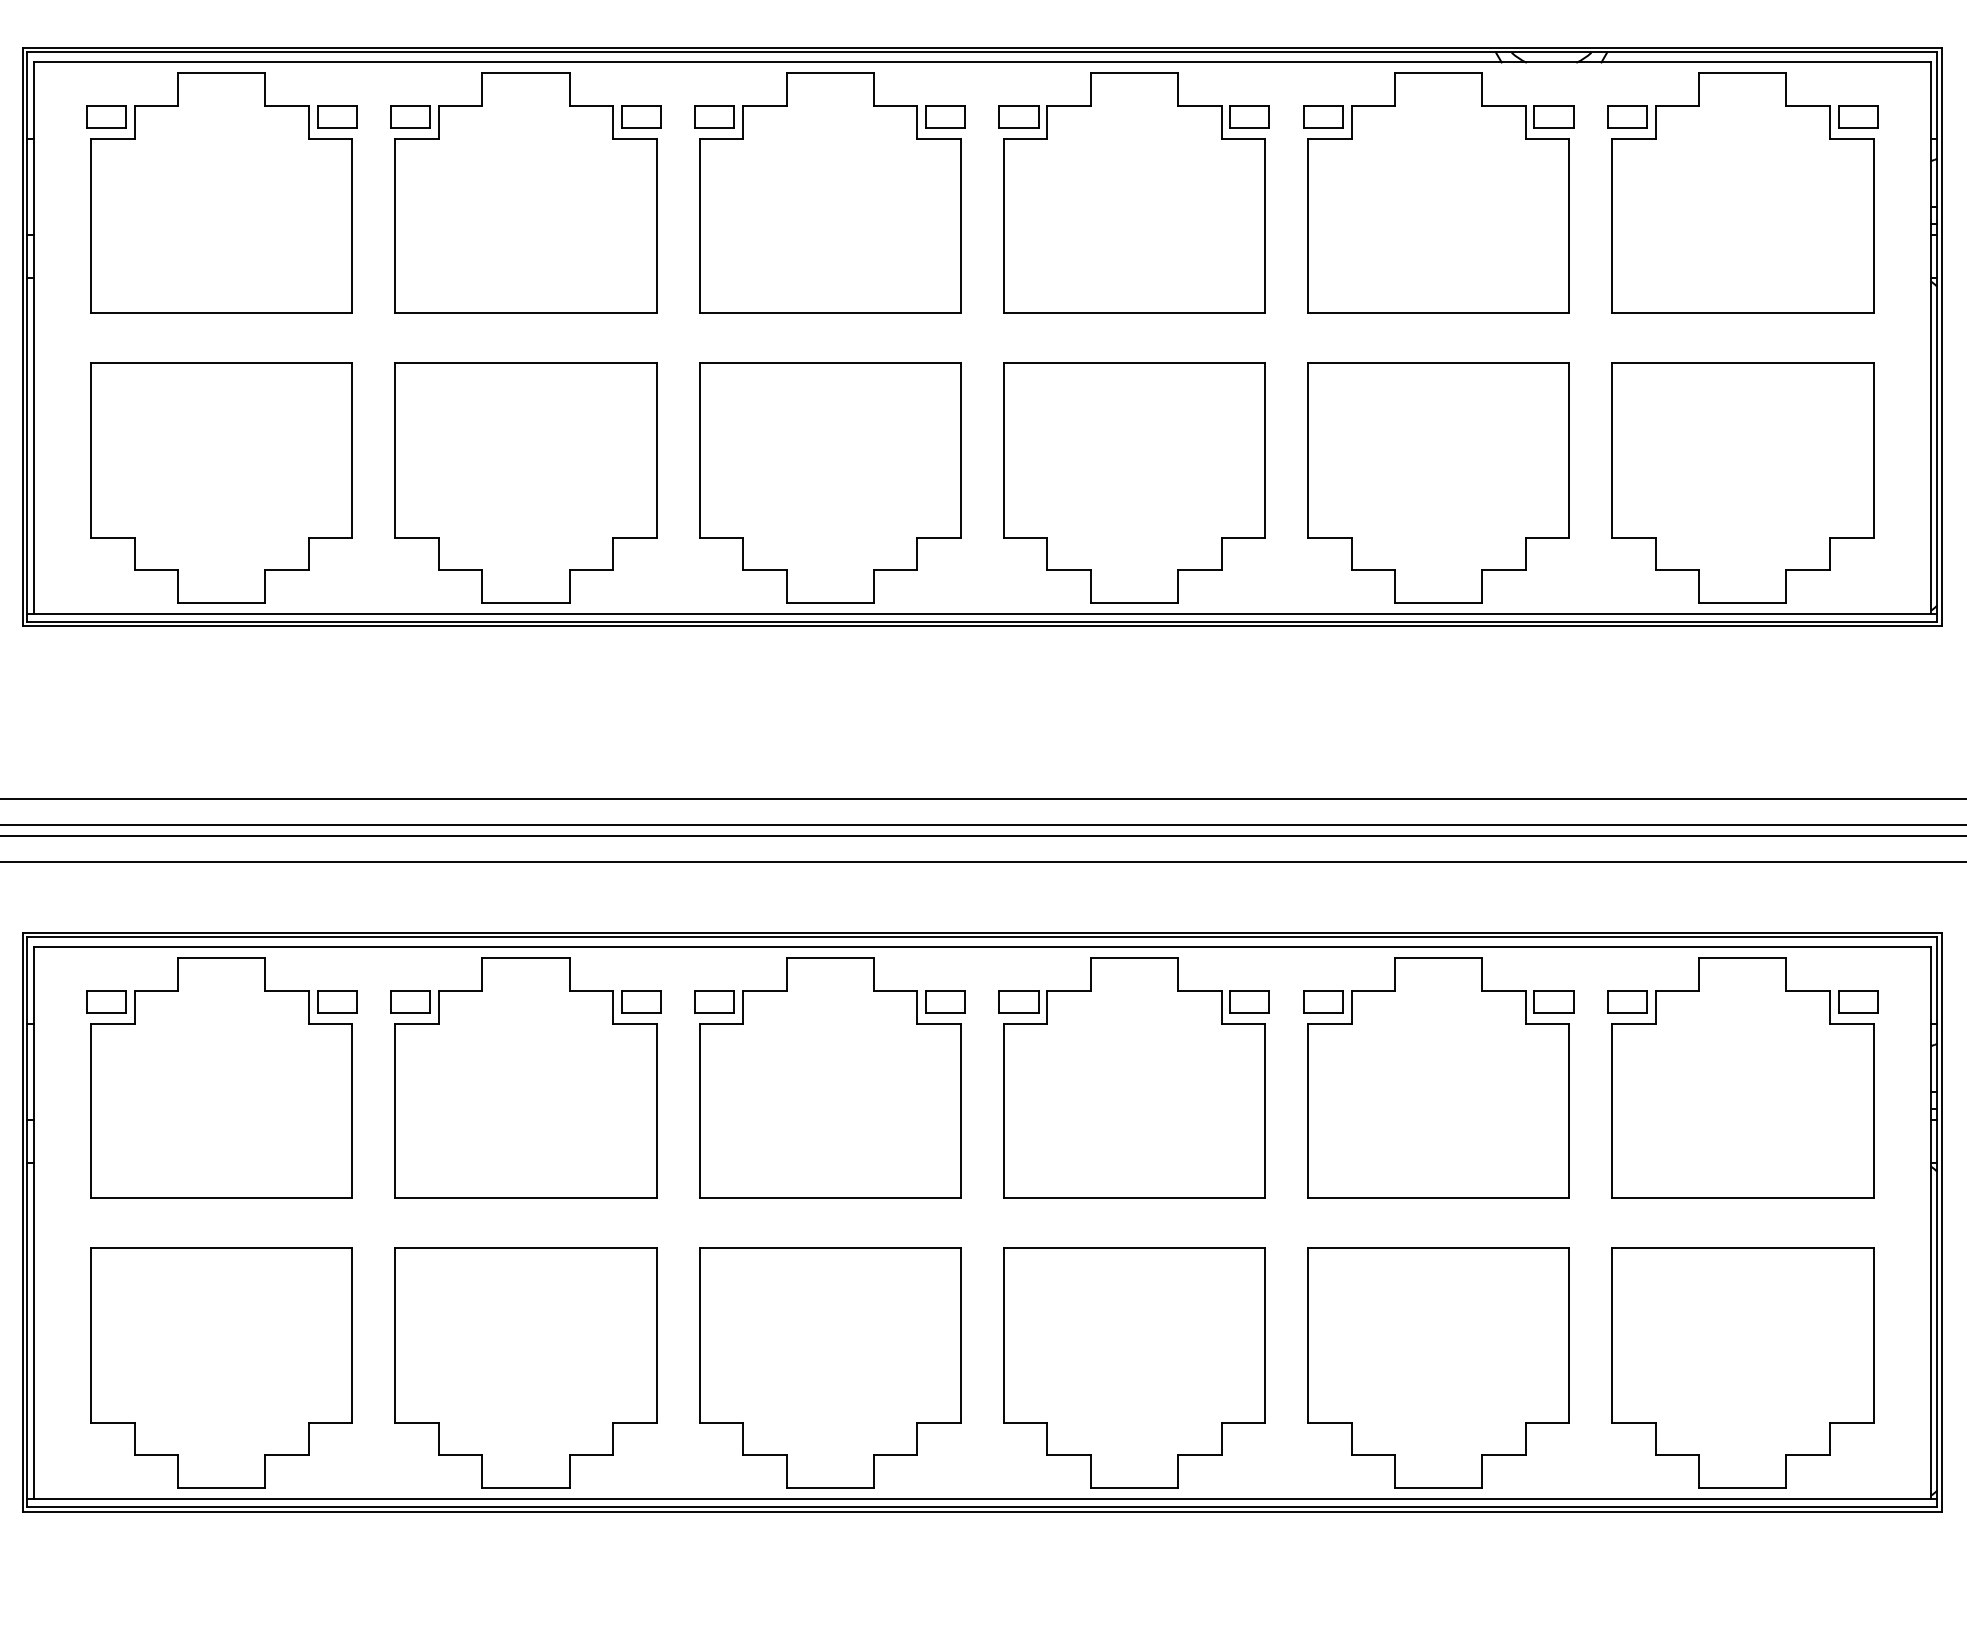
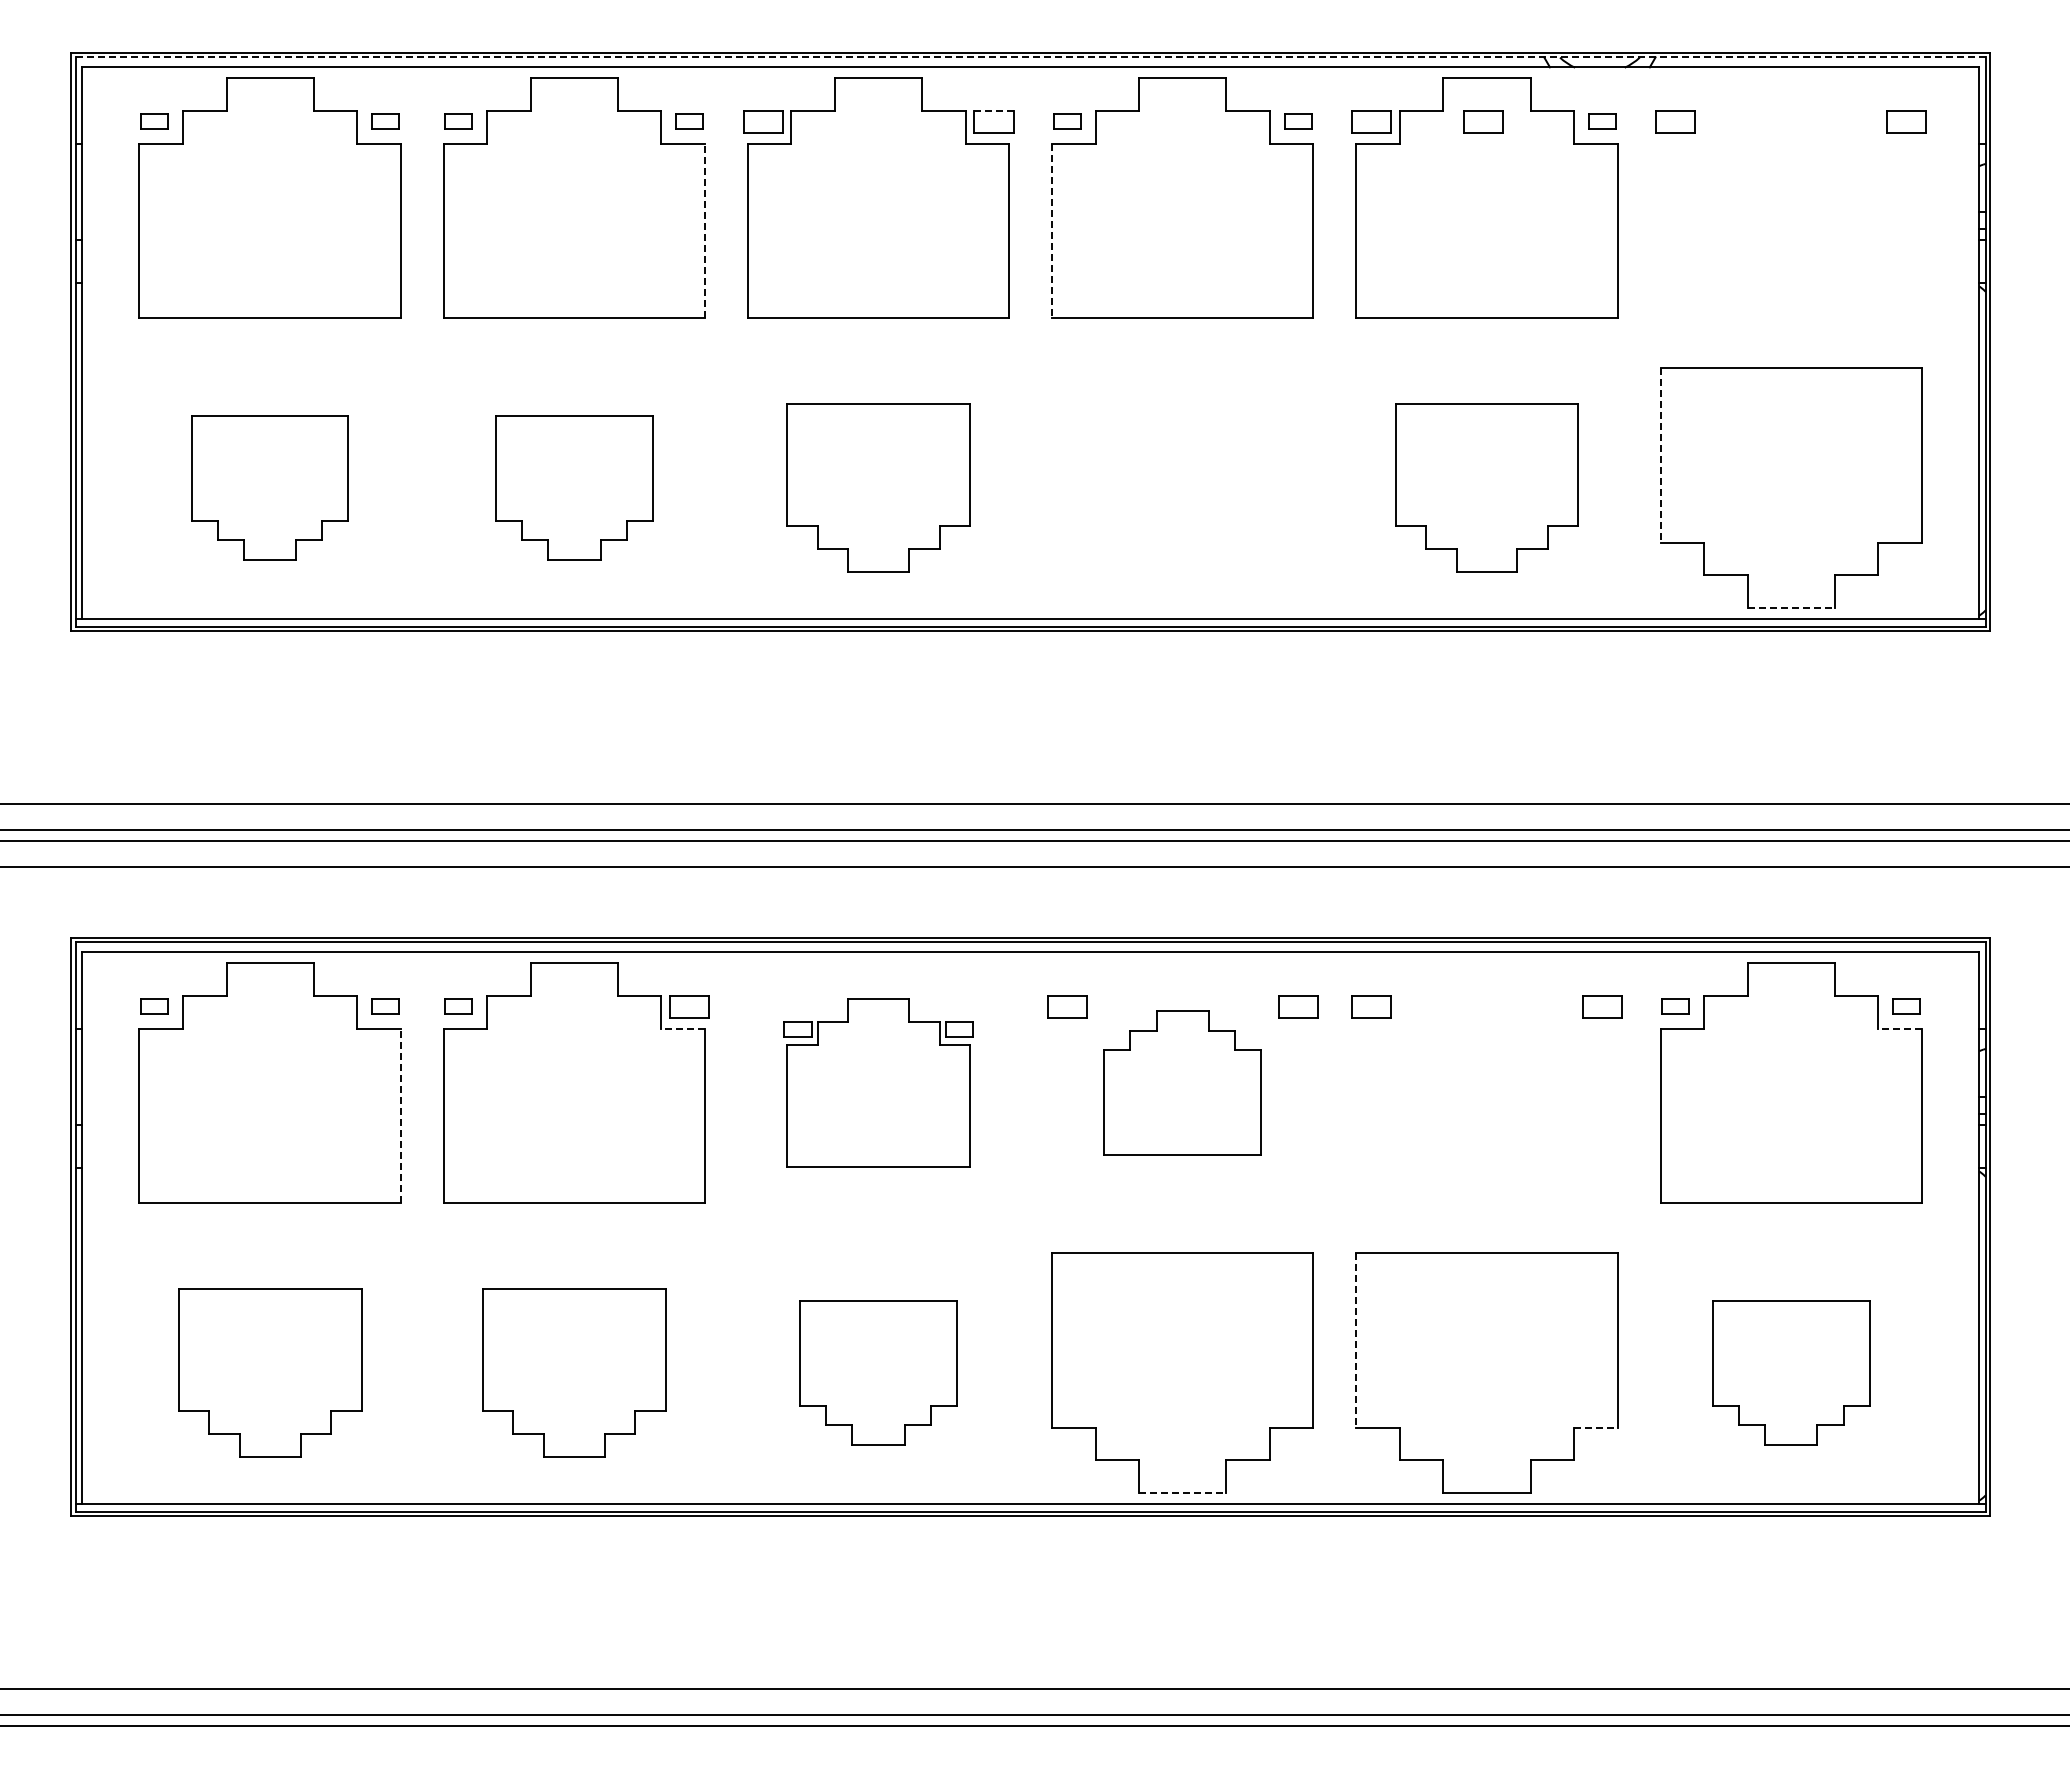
line: (983, 52) -> (1031, 57), solid -> dashed
line: (945, 105) -> (993, 110), solid -> dashed
part: (106, 116) -> (154, 121), size x0.7
part: (337, 116) -> (385, 121), size x0.7
part: (410, 116) -> (458, 121), size x0.7
part: (641, 116) -> (689, 121), size x0.7
part: (1019, 116) -> (1067, 121), size x0.7
part: (1250, 116) -> (1298, 121), size x0.7
part: (1435, 116) -> (1483, 121), added
part: (1554, 116) -> (1602, 121), size x0.7
part: (1743, 192) -> (1791, 197), removed
line: (656, 225) -> (704, 230), solid -> dashed
line: (1004, 226) -> (1052, 231), solid -> dashed
line: (1612, 450) -> (1660, 455), solid -> dashed
part: (221, 482) -> (269, 487), size x0.6
part: (526, 482) -> (574, 487), size x0.6
part: (830, 482) -> (878, 487), size x0.7
part: (1134, 482) -> (1182, 487), removed
part: (1438, 482) -> (1486, 487), size x0.7
line: (1743, 602) -> (1791, 607), solid -> dashed
part: (106, 1001) -> (154, 1006), size x0.7
part: (337, 1001) -> (385, 1006), size x0.7
part: (410, 1001) -> (458, 1006), size x0.7
part: (1627, 1001) -> (1675, 1006), size x0.7
part: (1858, 1001) -> (1906, 1006), size x0.7
line: (635, 1023) -> (683, 1028), solid -> dashed
line: (1852, 1023) -> (1900, 1028), solid -> dashed
part: (830, 1077) -> (878, 1082), size x0.7
part: (1134, 1077) -> (1182, 1082), size x0.6
part: (1438, 1077) -> (1486, 1082), removed
line: (352, 1110) -> (400, 1115), solid -> dashed
line: (1308, 1335) -> (1356, 1340), solid -> dashed
part: (221, 1367) -> (269, 1372), size x0.7
part: (526, 1367) -> (574, 1372), size x0.7
part: (830, 1367) -> (878, 1372), size x0.6
part: (1743, 1367) -> (1791, 1372), size x0.6
line: (1547, 1422) -> (1595, 1427), solid -> dashed
line: (1134, 1487) -> (1182, 1492), solid -> dashed

